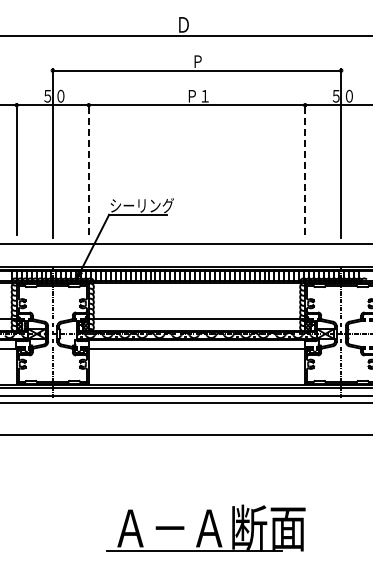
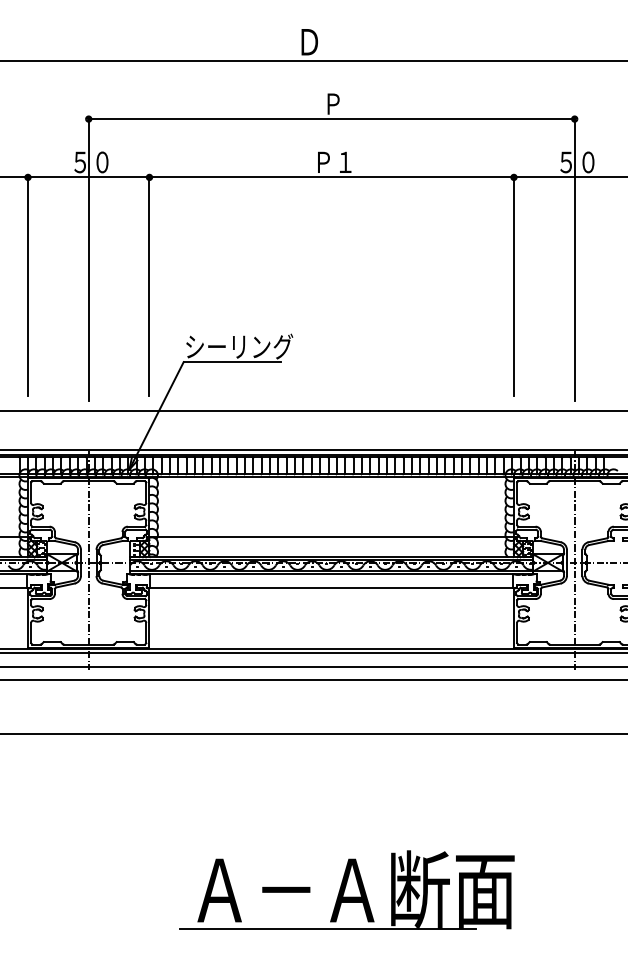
line: (88, 169) -> (148, 285), dashed -> solid
line: (305, 169) -> (514, 285), dashed -> solid

